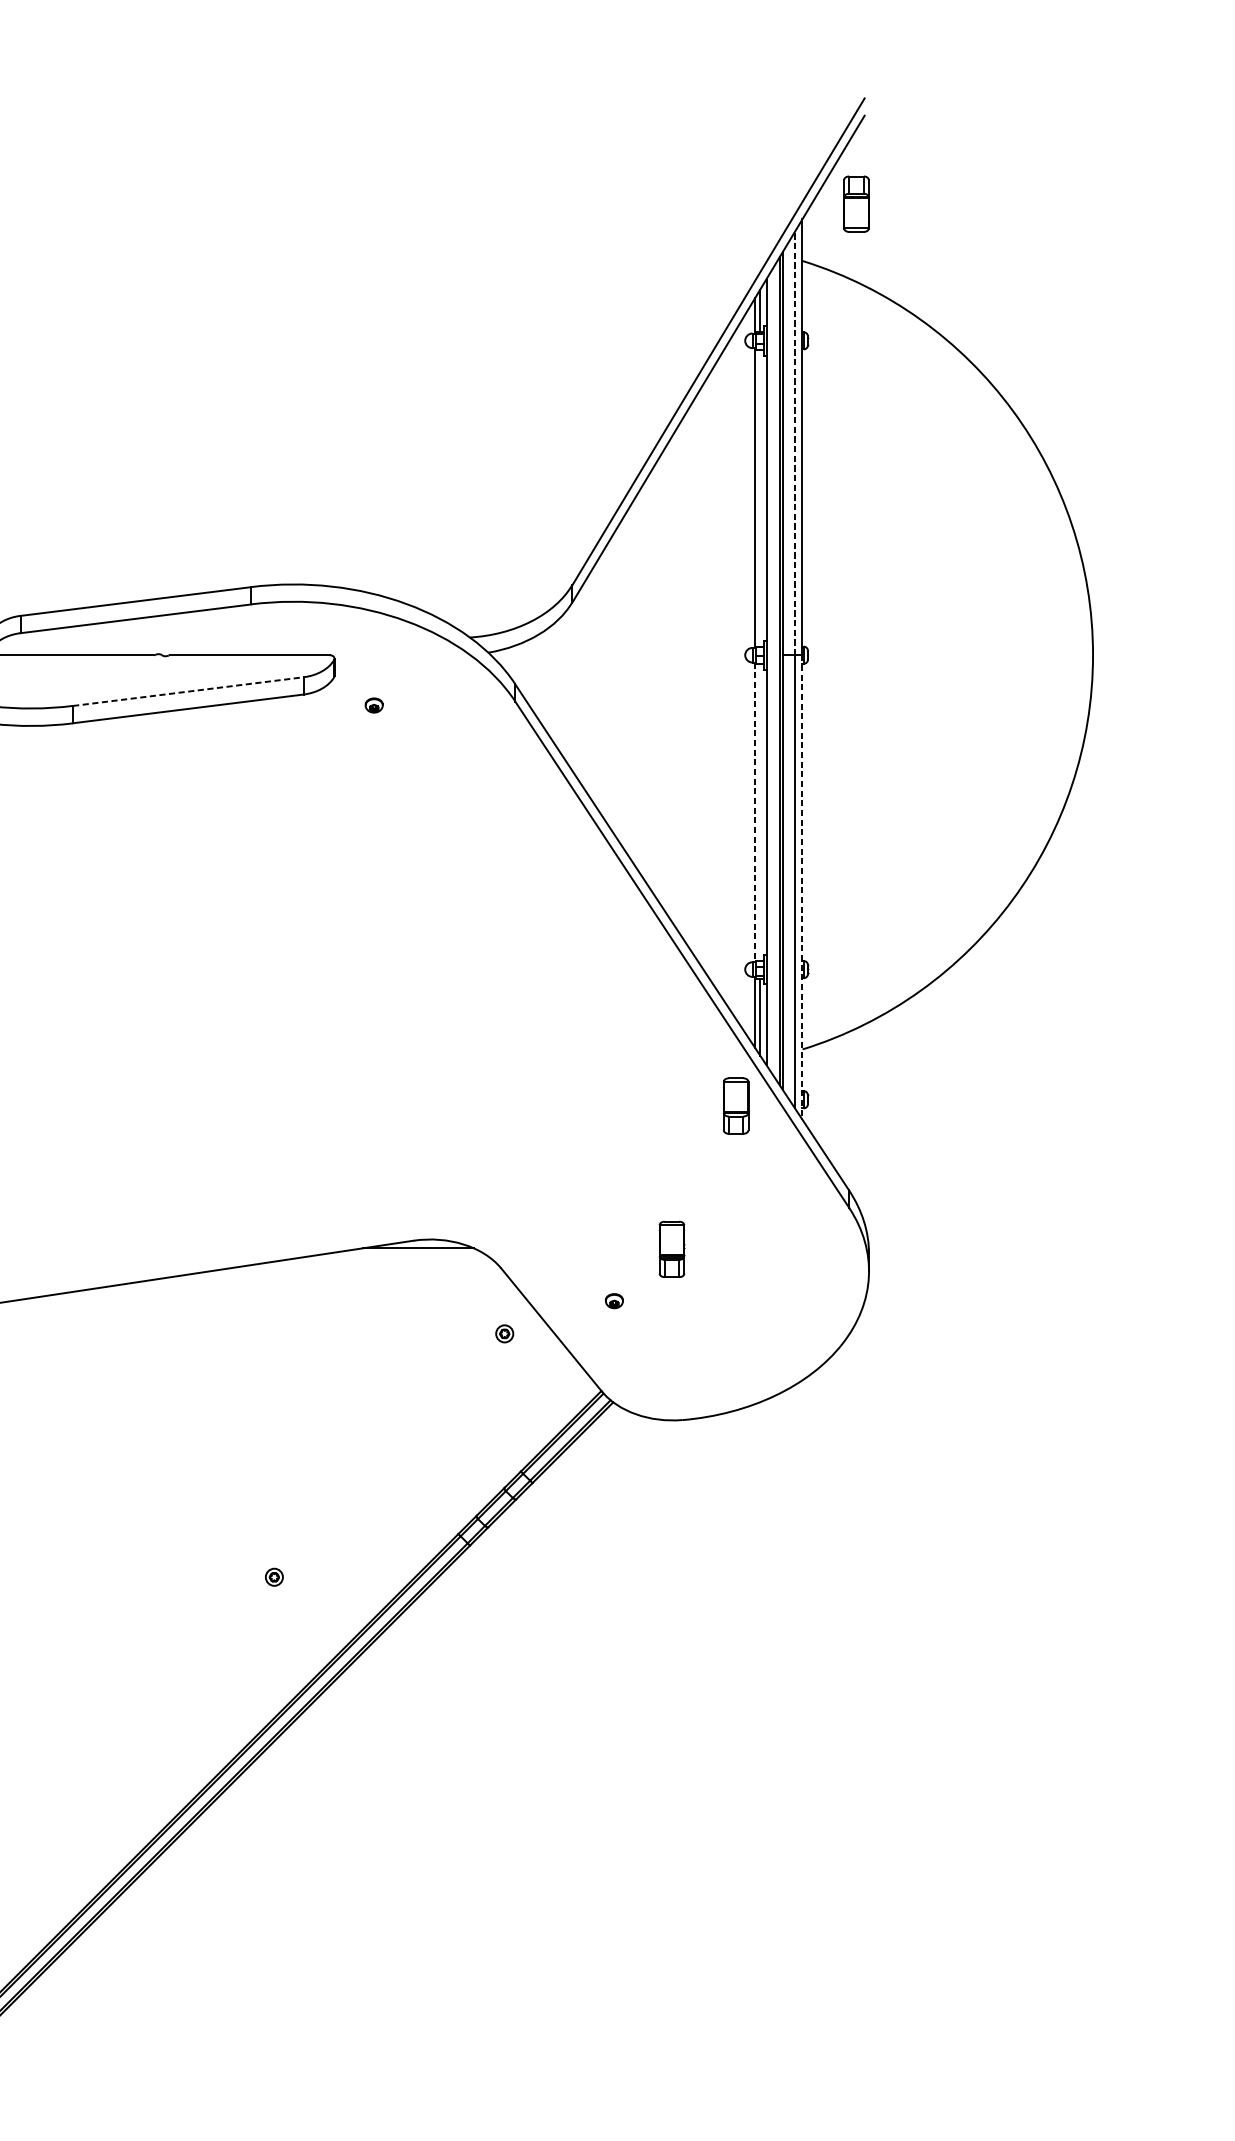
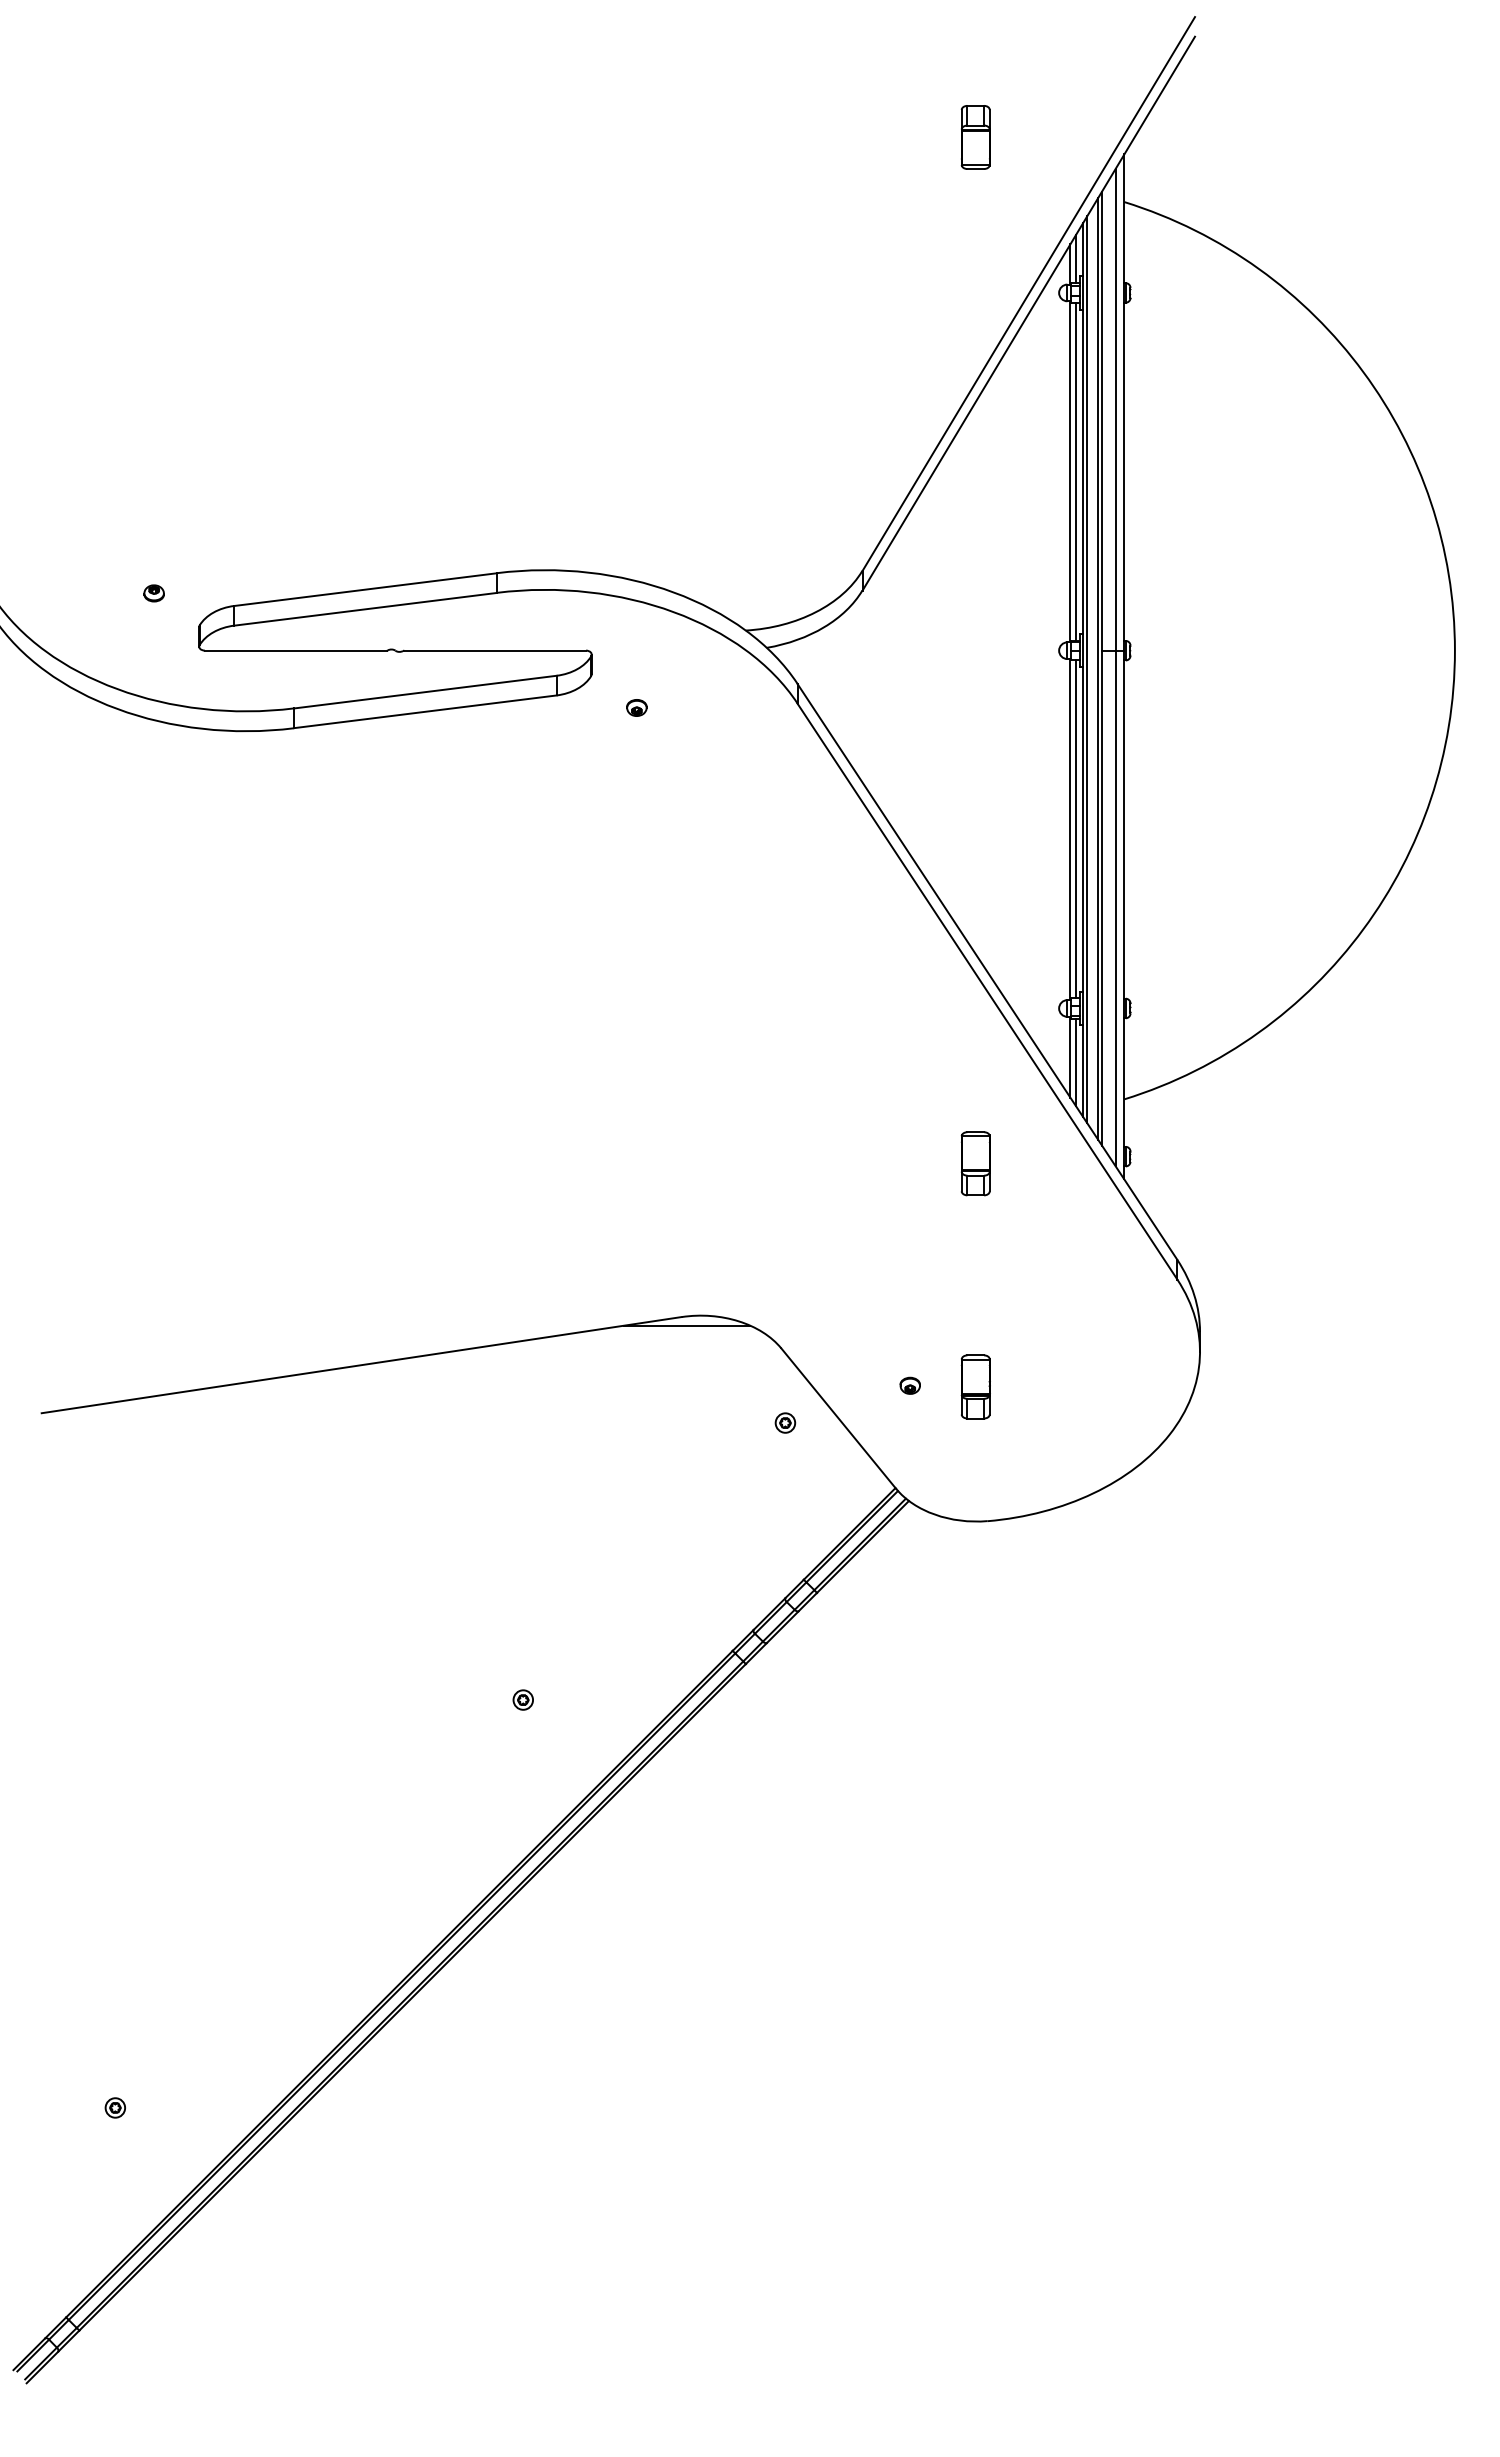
part: (856, 204) -> (975, 137), moved
line: (794, 443) -> (1115, 409), dashed -> solid
line: (760, 498) -> (1076, 472), added
line: (770, 671) -> (1087, 669), added
line: (188, 691) -> (425, 692), dashed -> solid
line: (755, 812) -> (1070, 829), dashed -> solid
line: (760, 812) -> (1076, 829), added
line: (802, 887) -> (1124, 915), dashed -> solid
part: (735, 1105) -> (975, 1163), moved
part: (671, 1249) -> (975, 1386), moved

